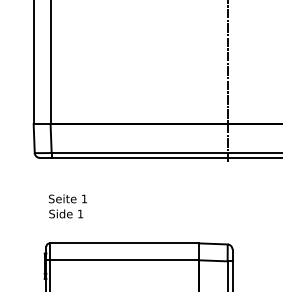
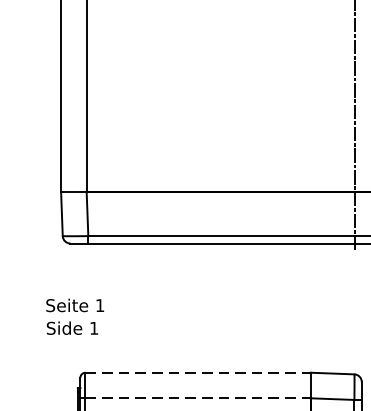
text: (67, 206) -> (74, 316), moved
line: (124, 243) -> (198, 372), solid -> dashed
line: (124, 260) -> (198, 398), solid -> dashed

